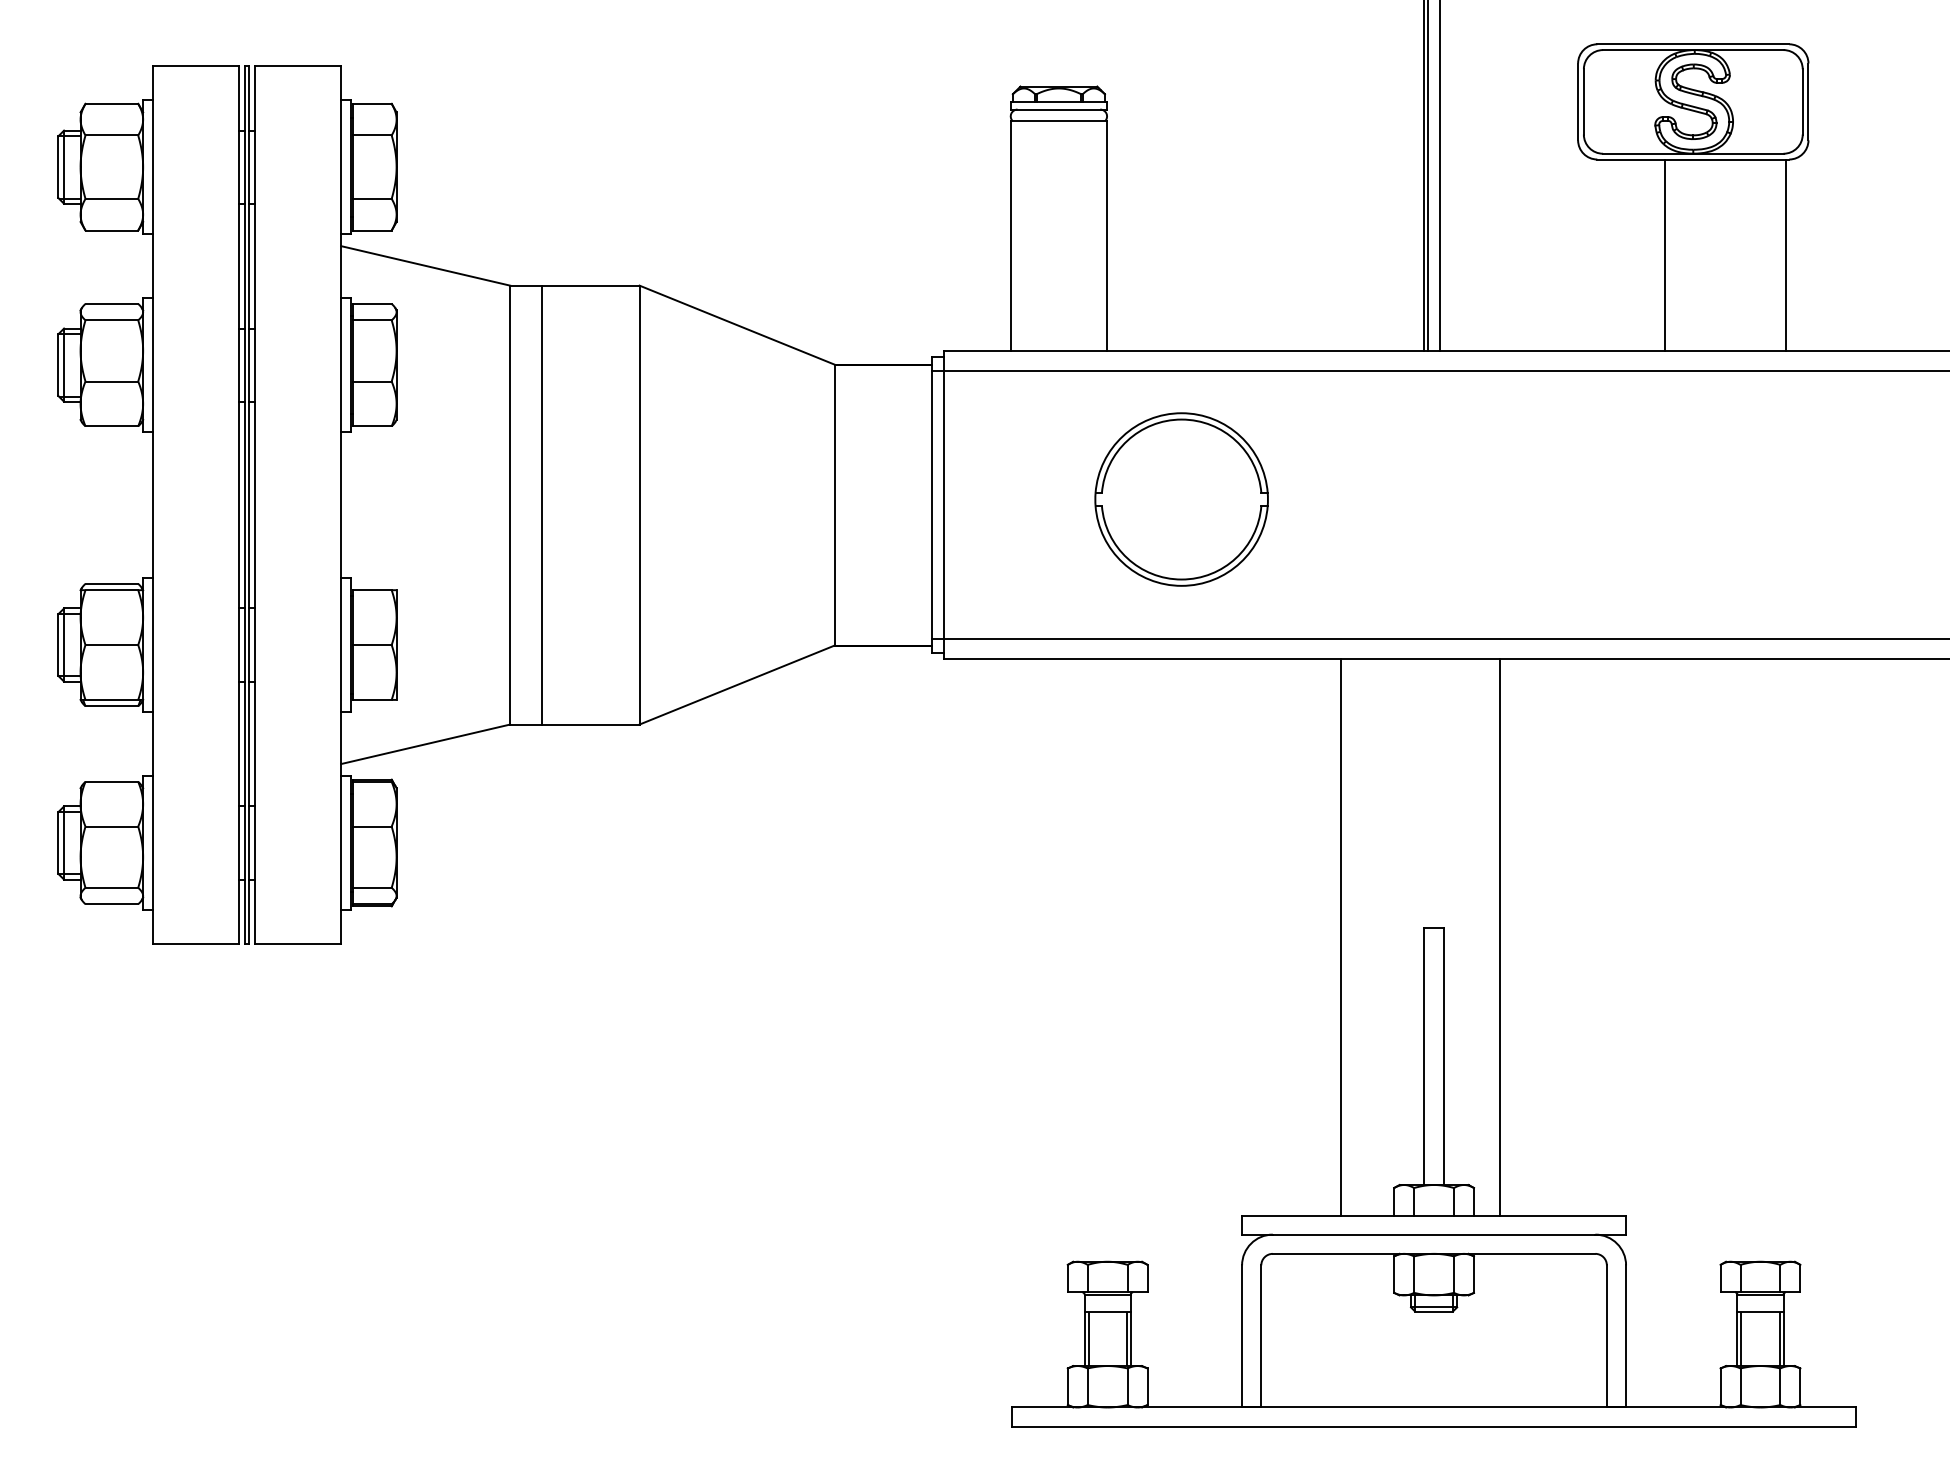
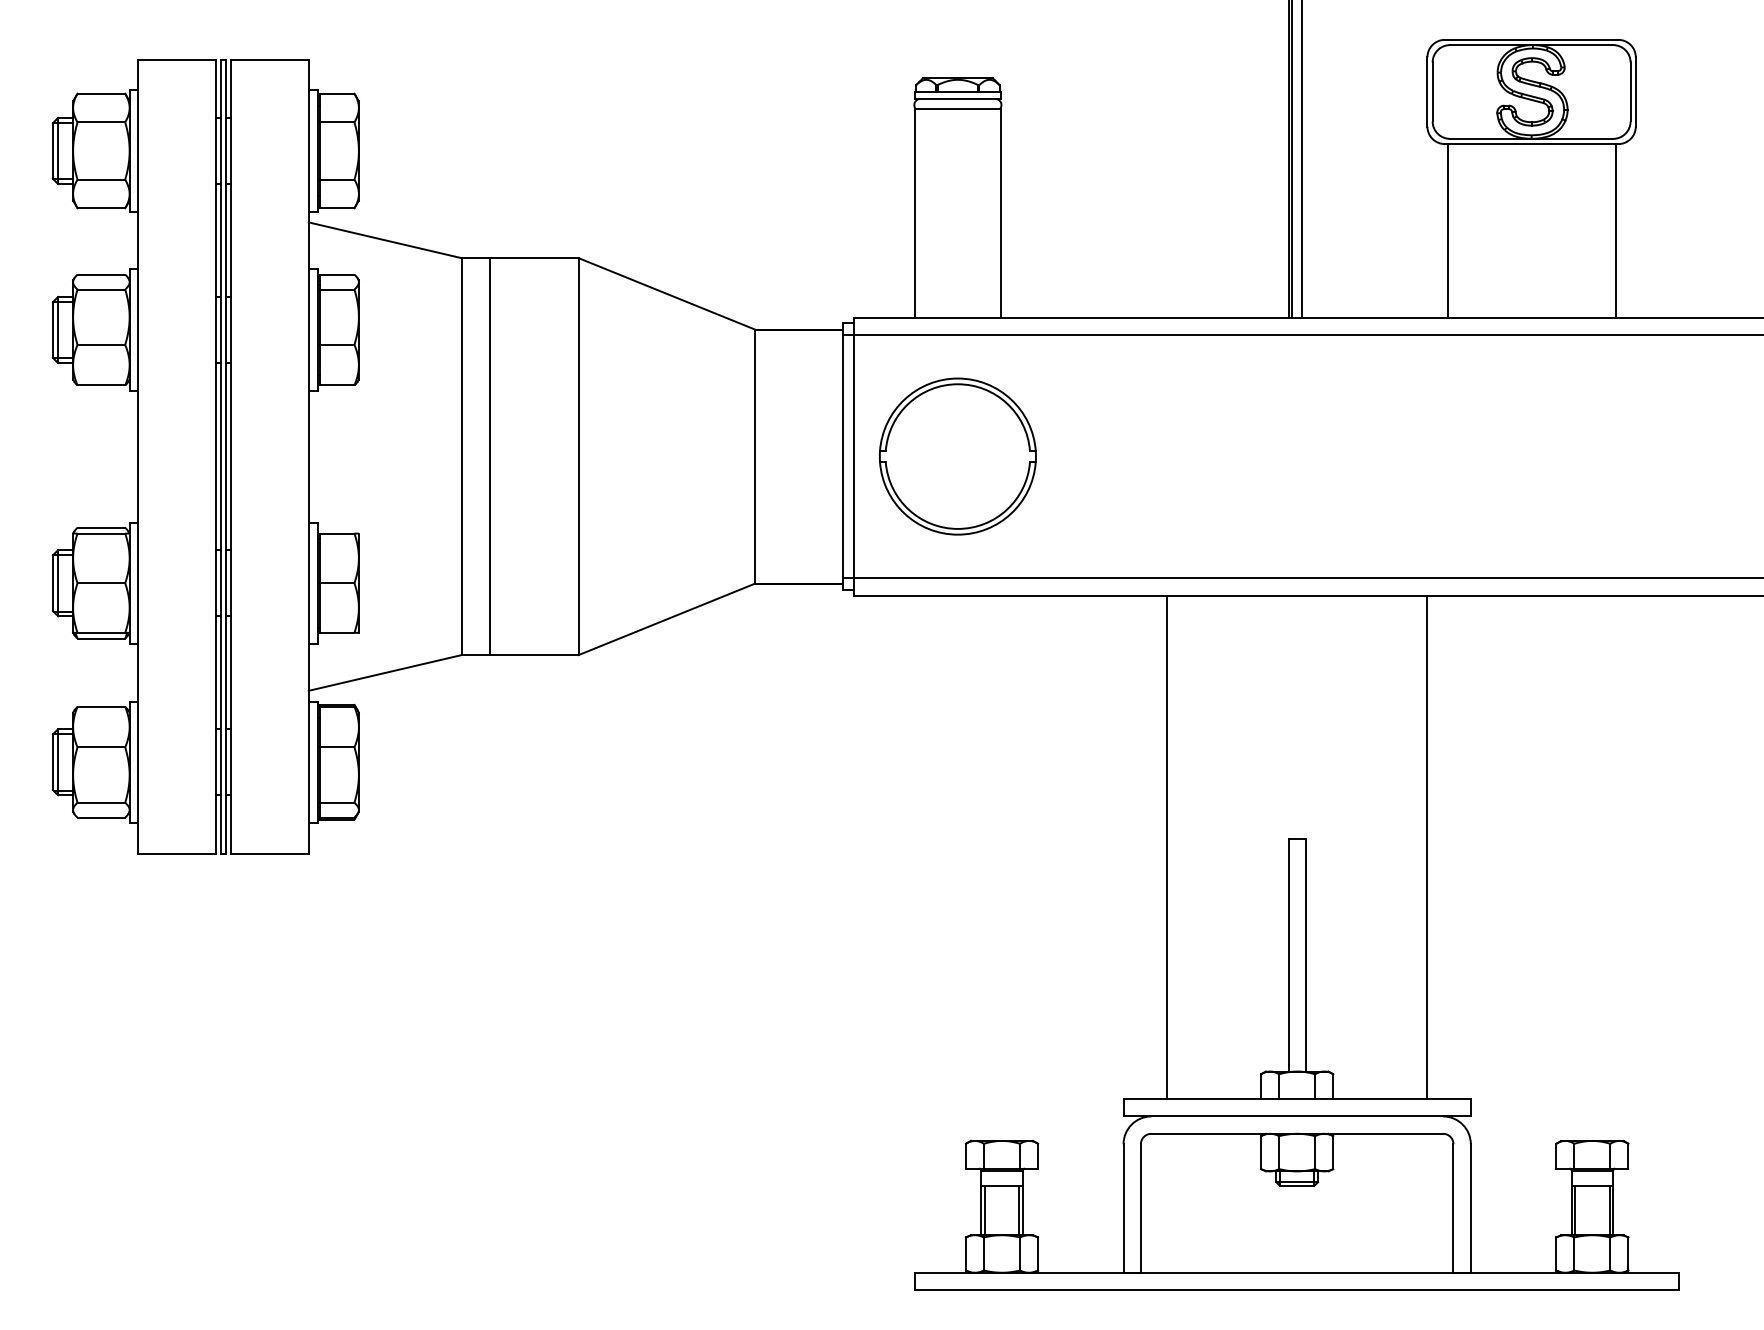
line: (1664, 255) -> (1447, 230), moved
part: (1181, 499) -> (957, 456), moved
line: (1340, 937) -> (1166, 847), moved
line: (1499, 937) -> (1427, 847), moved

